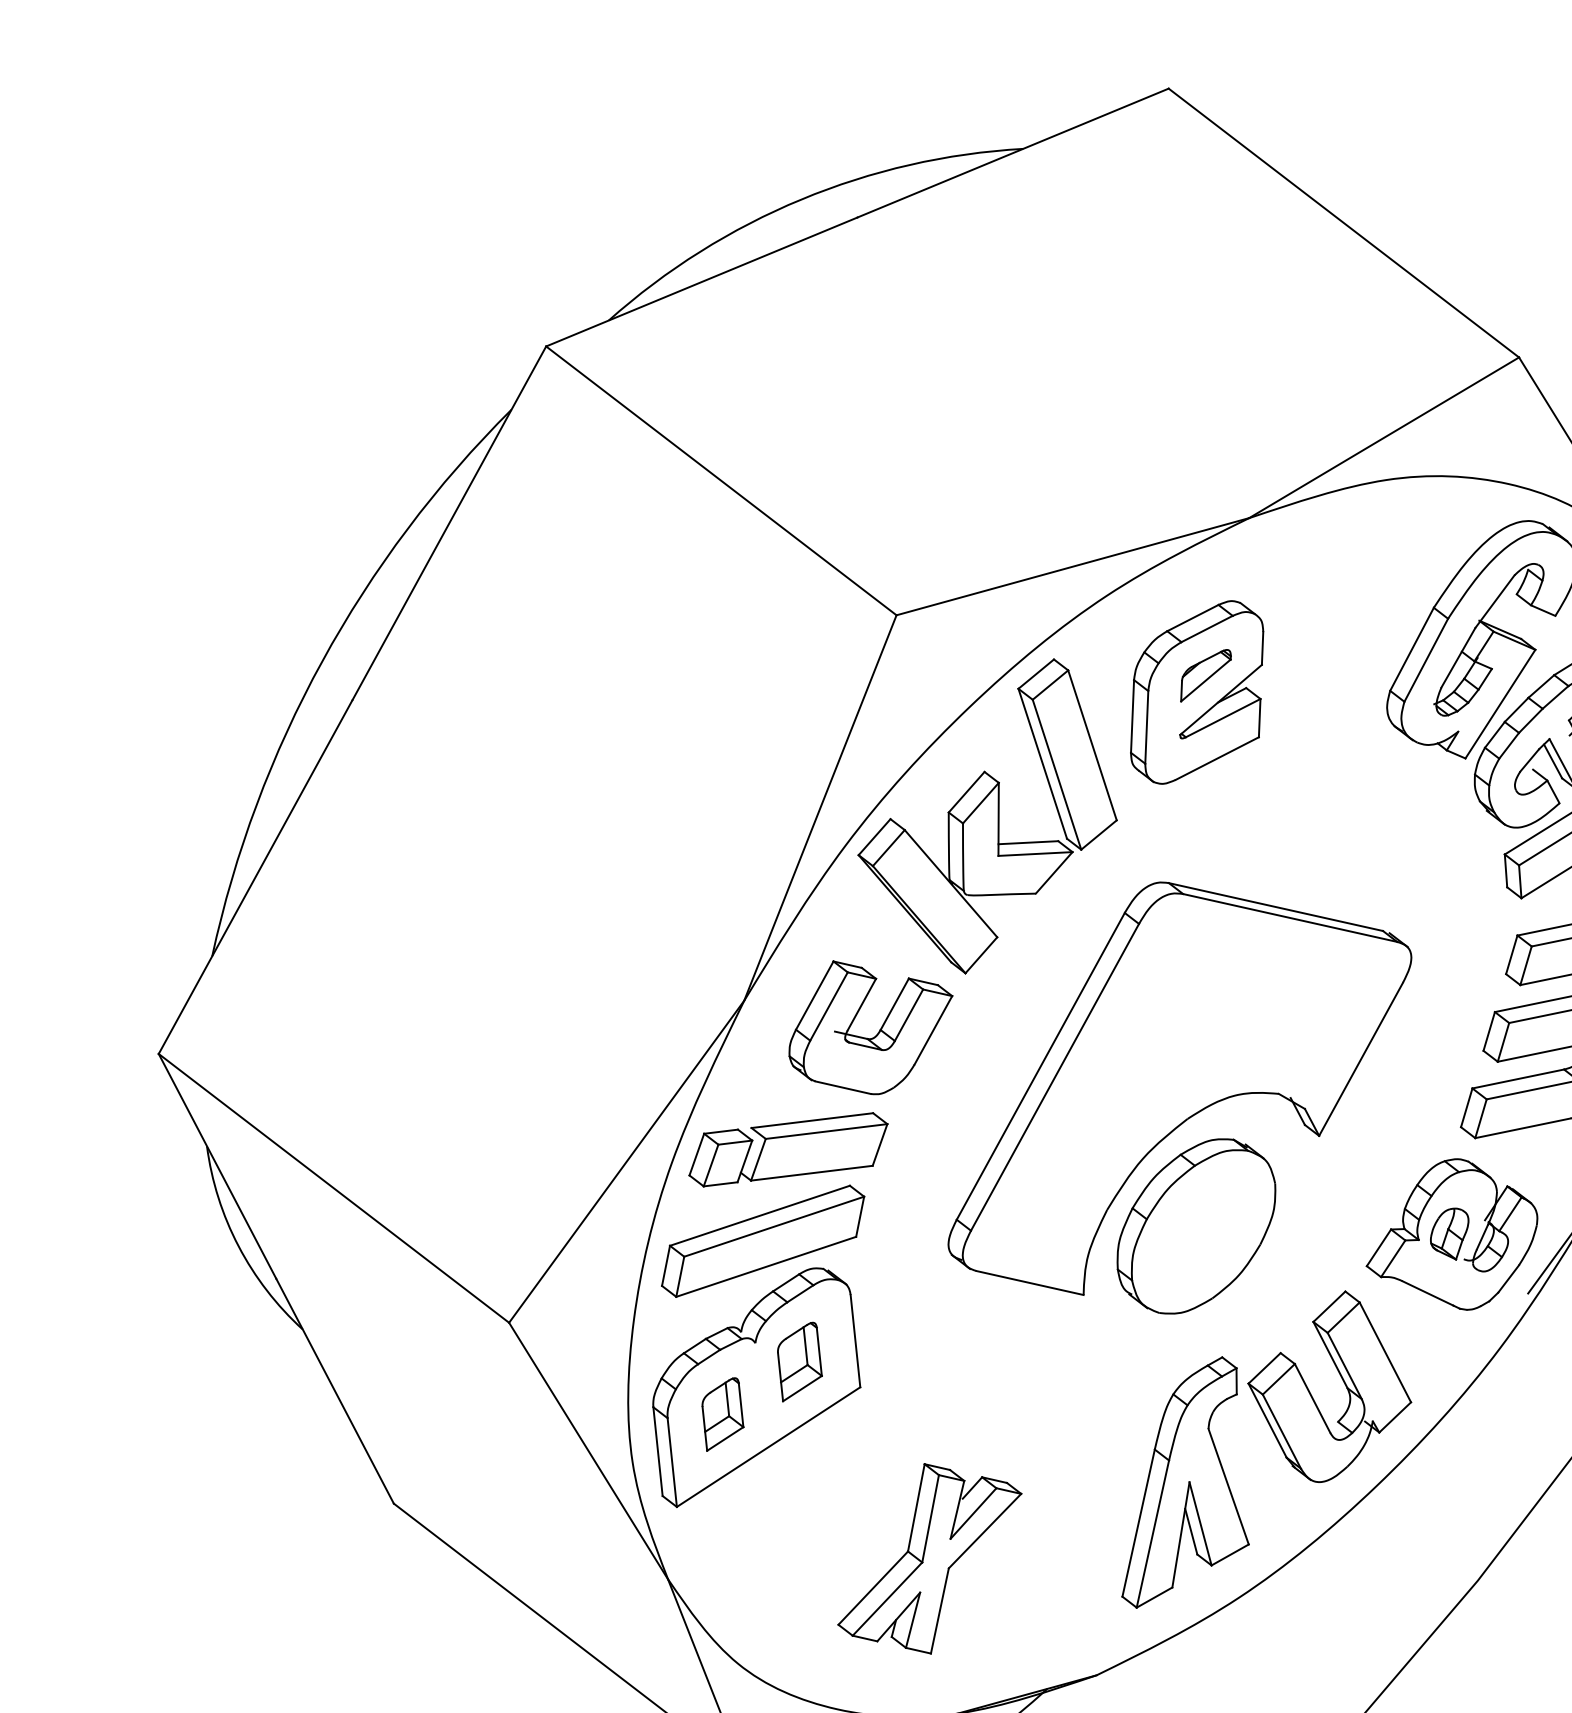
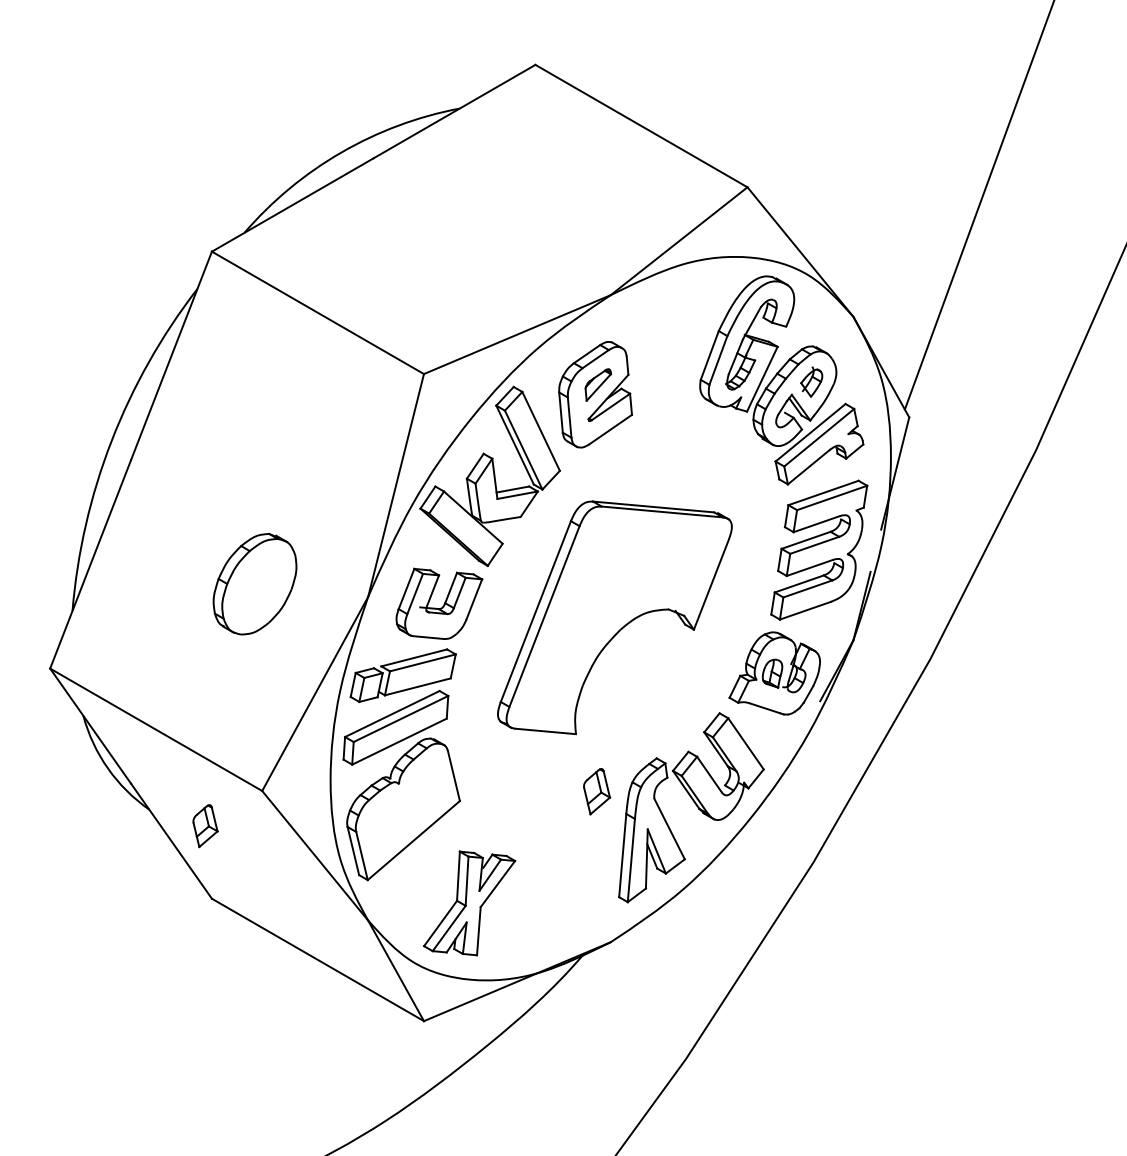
part: (1195, 1224) -> (254, 583), moved
part: (800, 1362) -> (597, 791), moved
part: (723, 1415) -> (205, 826), moved
part: (929, 1559) -> (469, 903), moved

